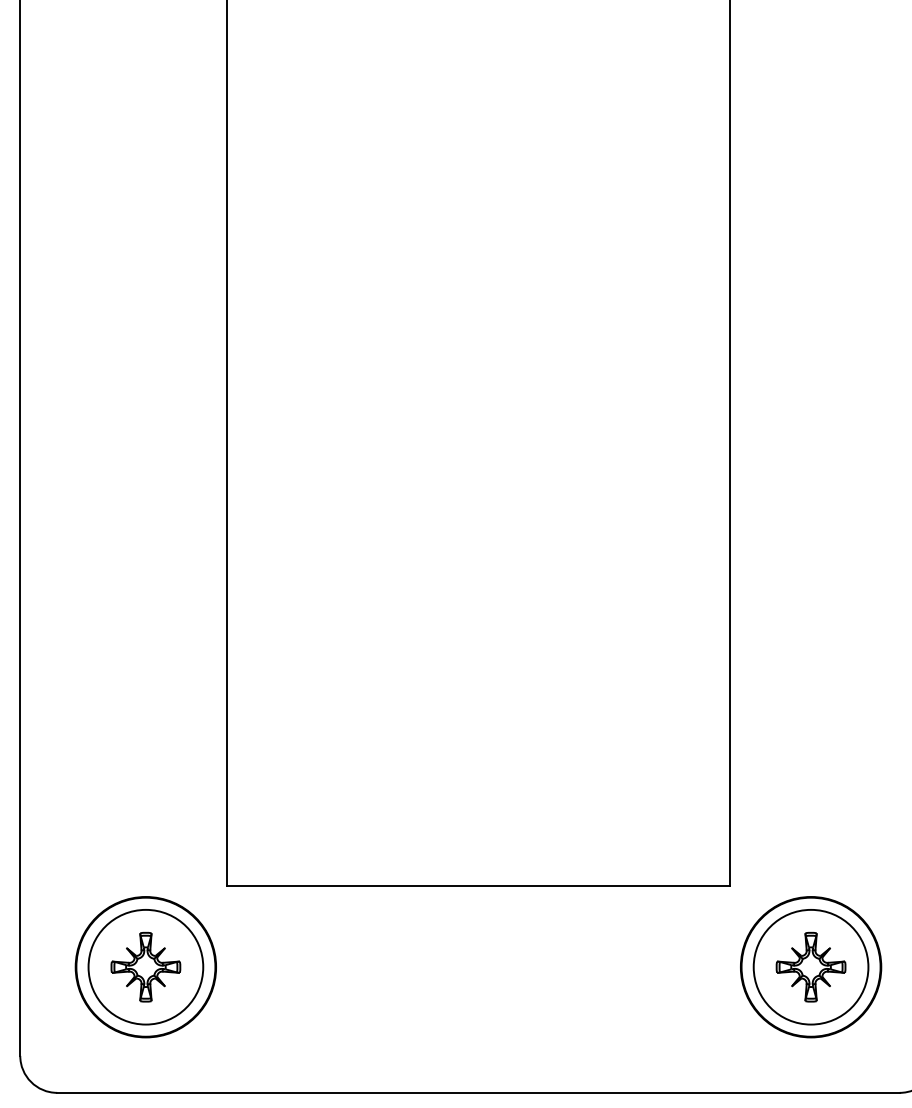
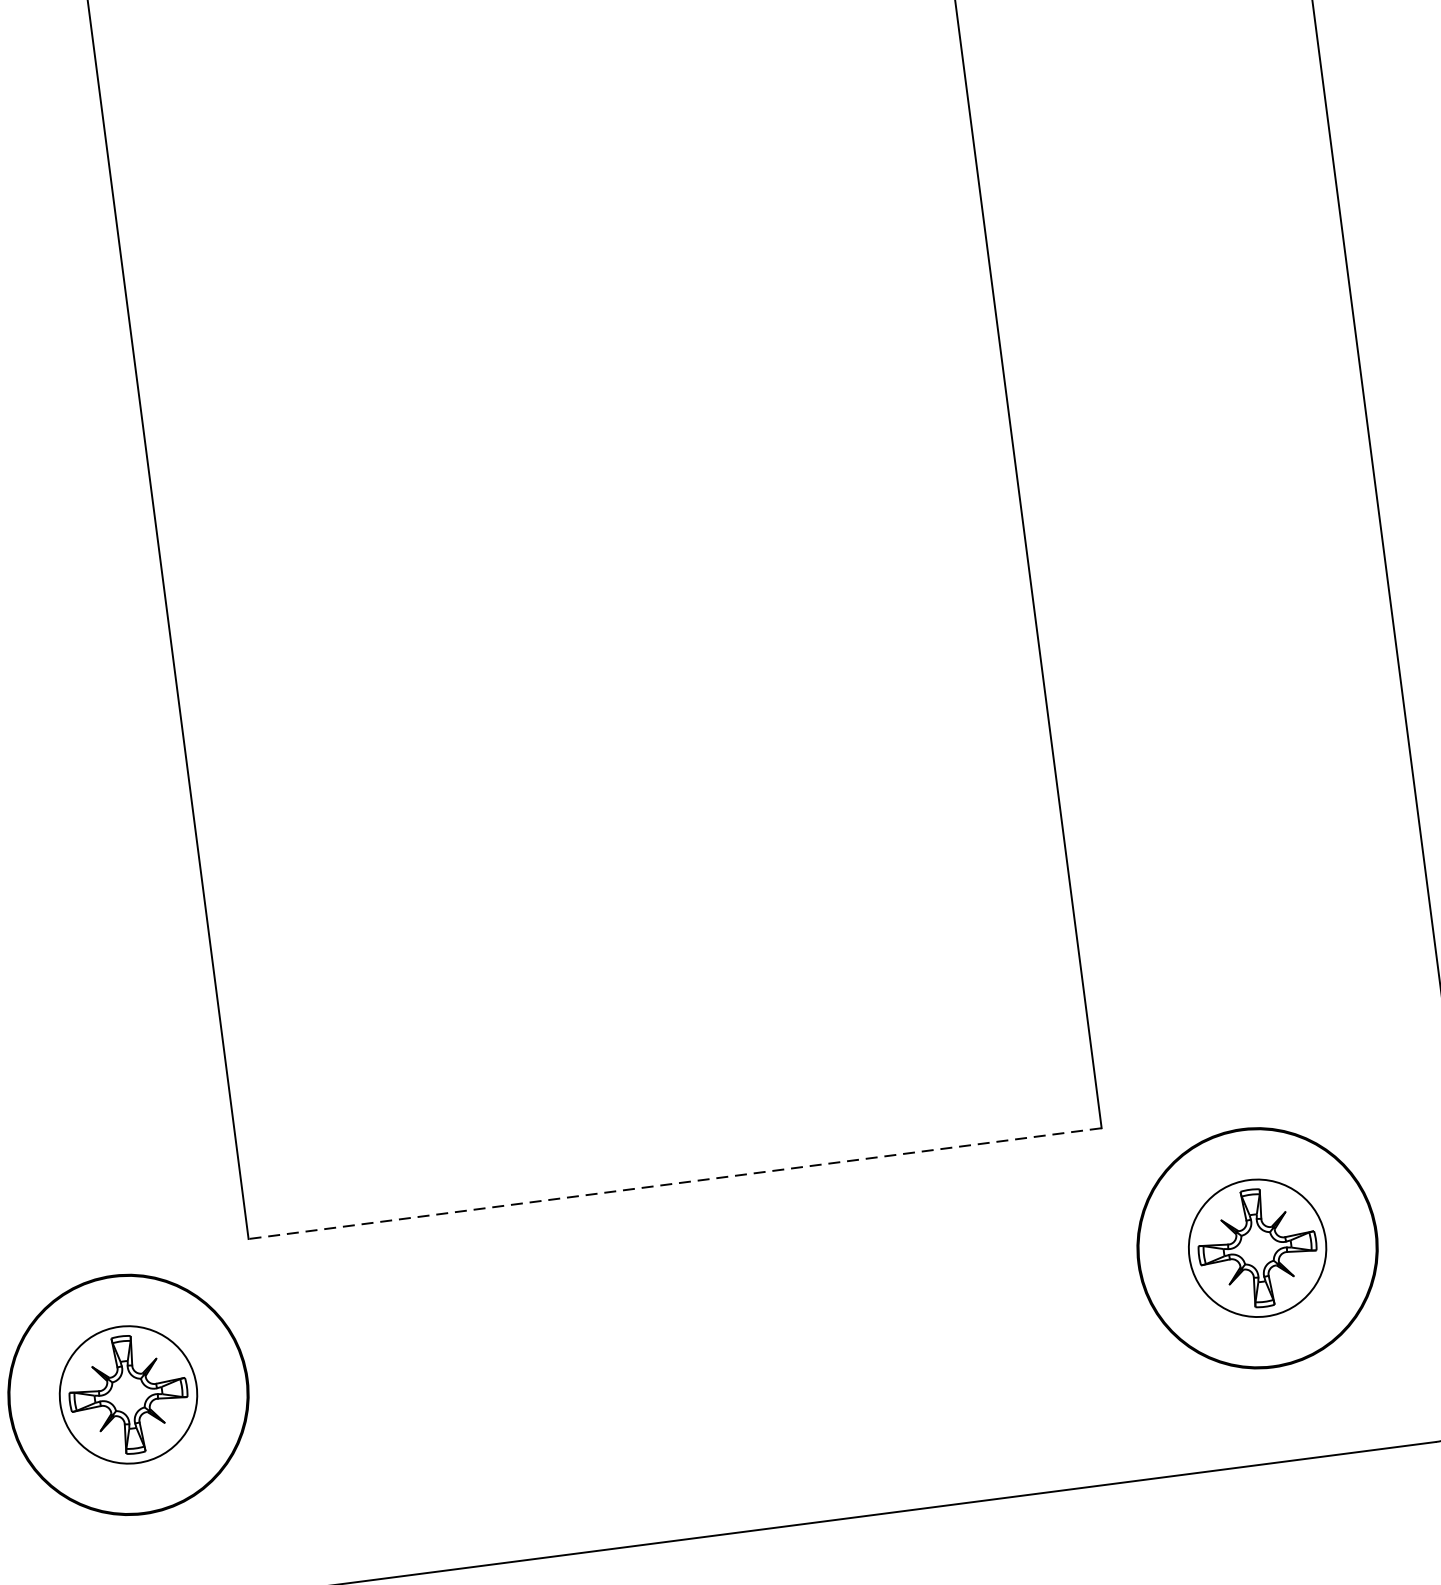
line: (477, 885) -> (673, 1183), solid -> dashed
circle: (145, 966) -> (127, 1393), size x0.7
circle: (810, 966) -> (1256, 1247), size x0.7

